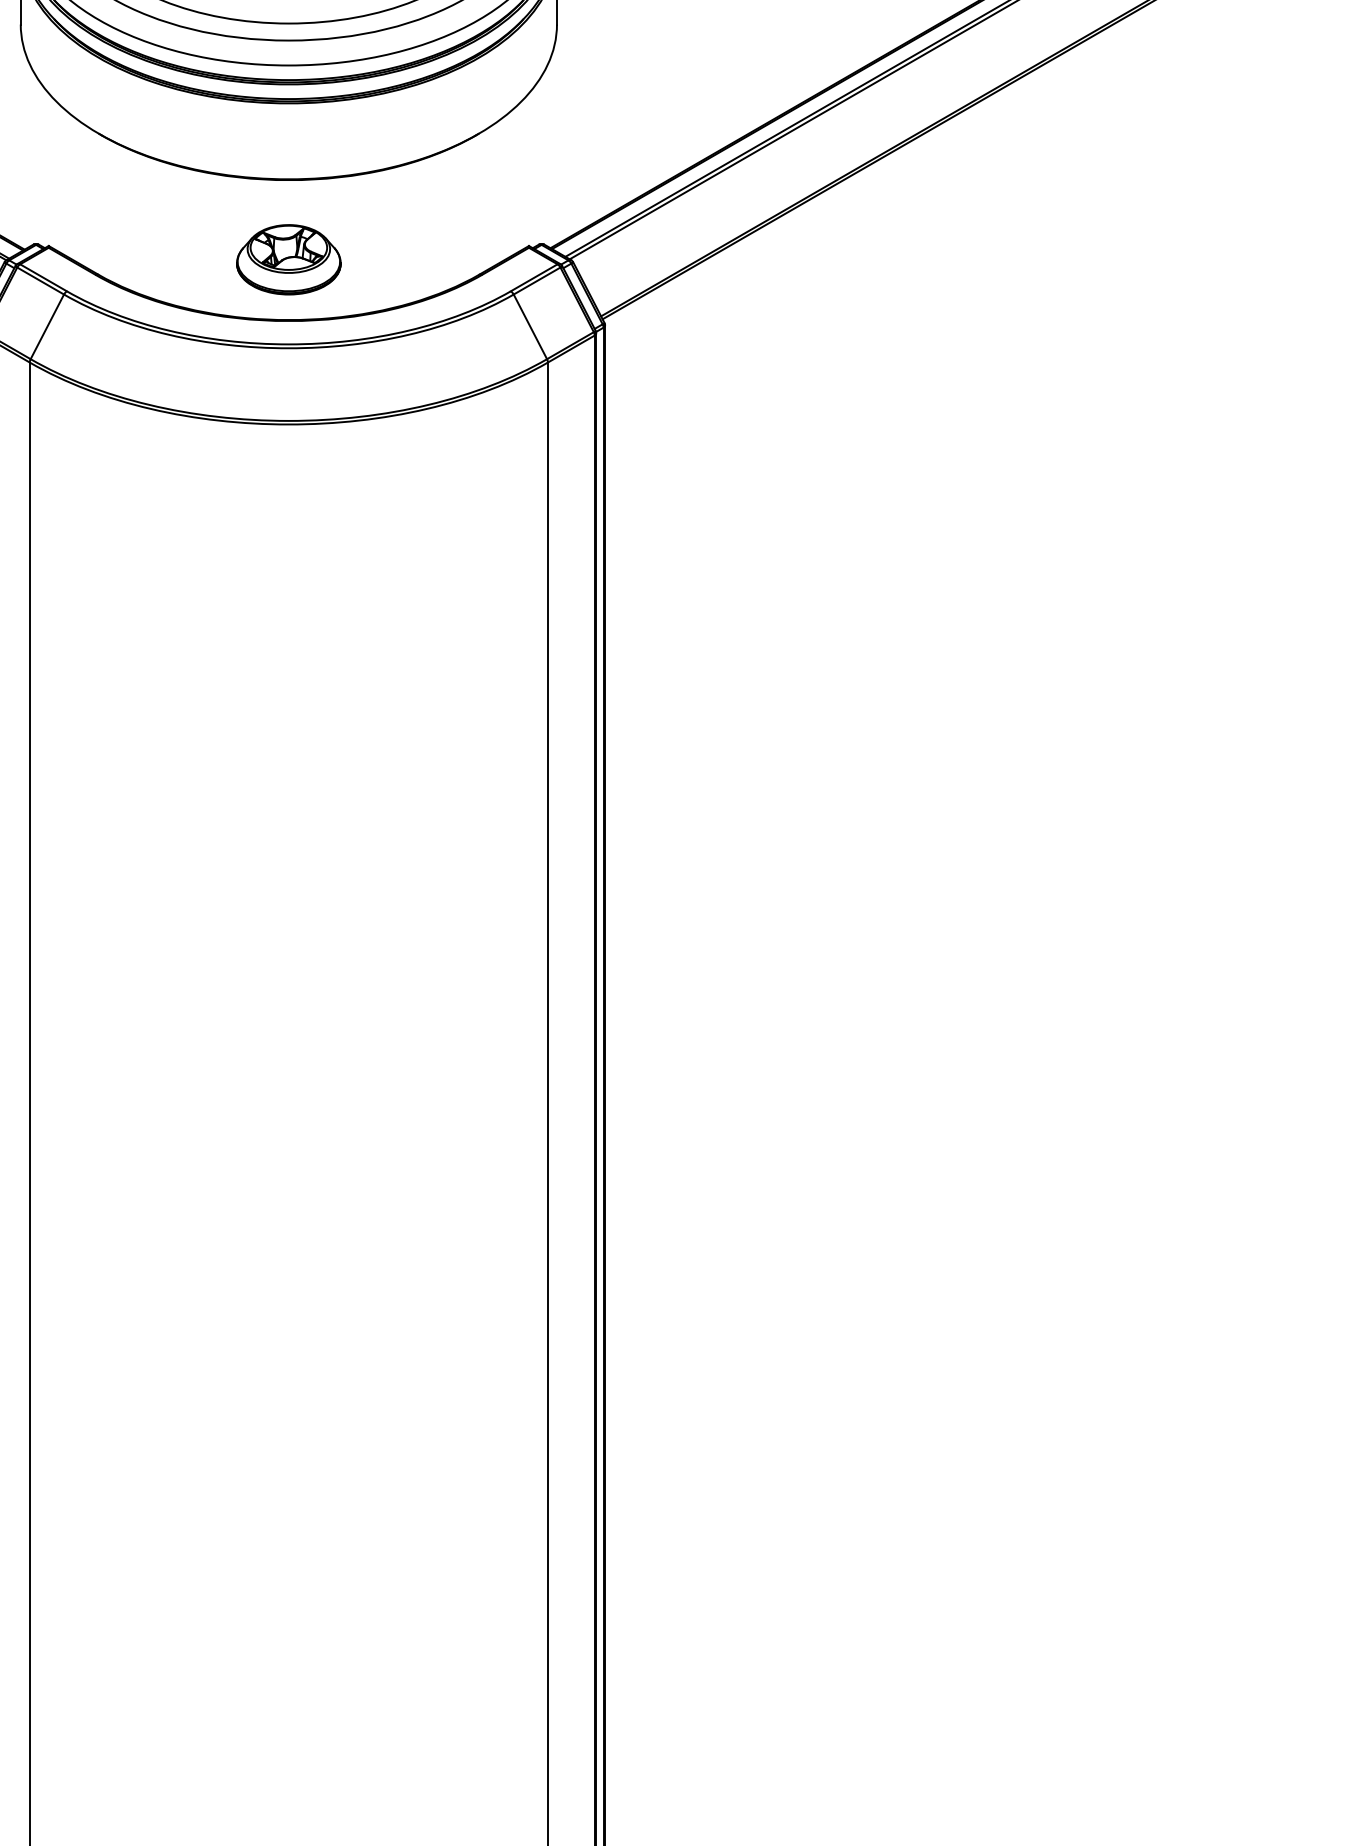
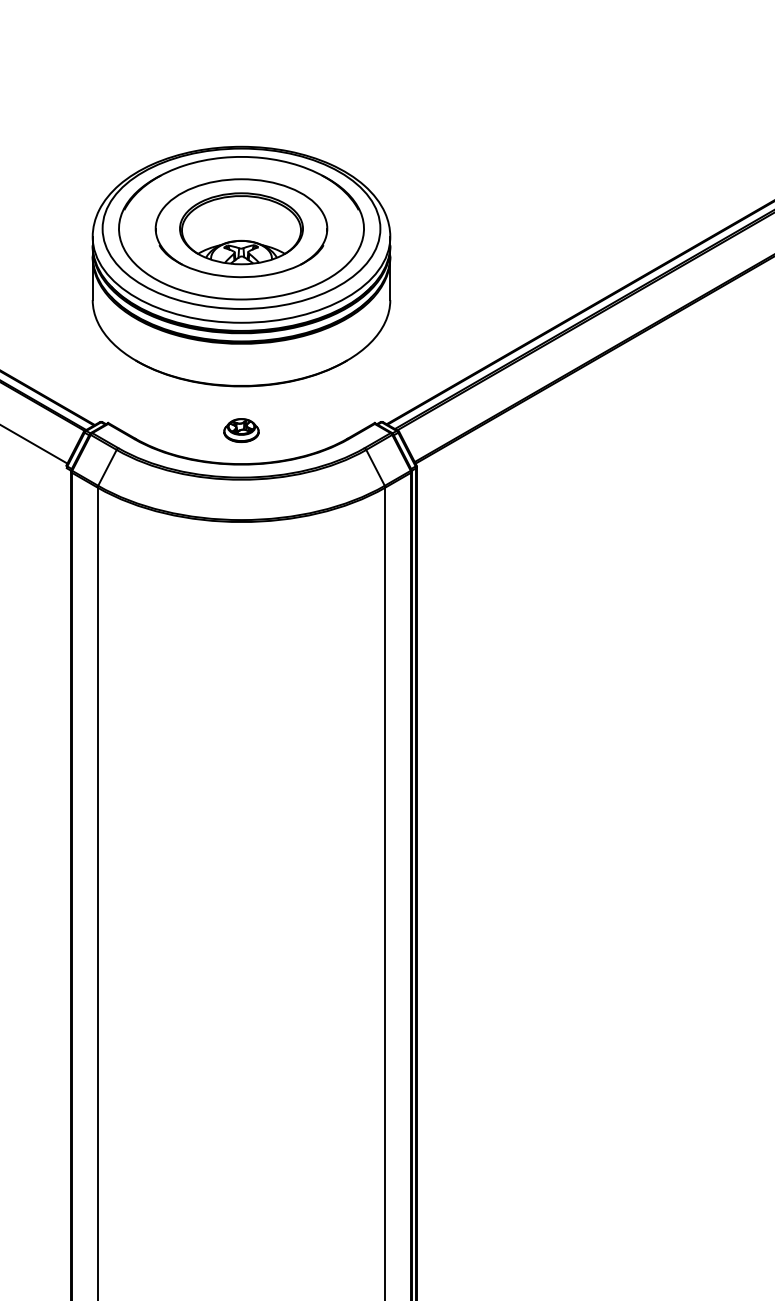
part: (288, 259) -> (241, 430), size x0.6

